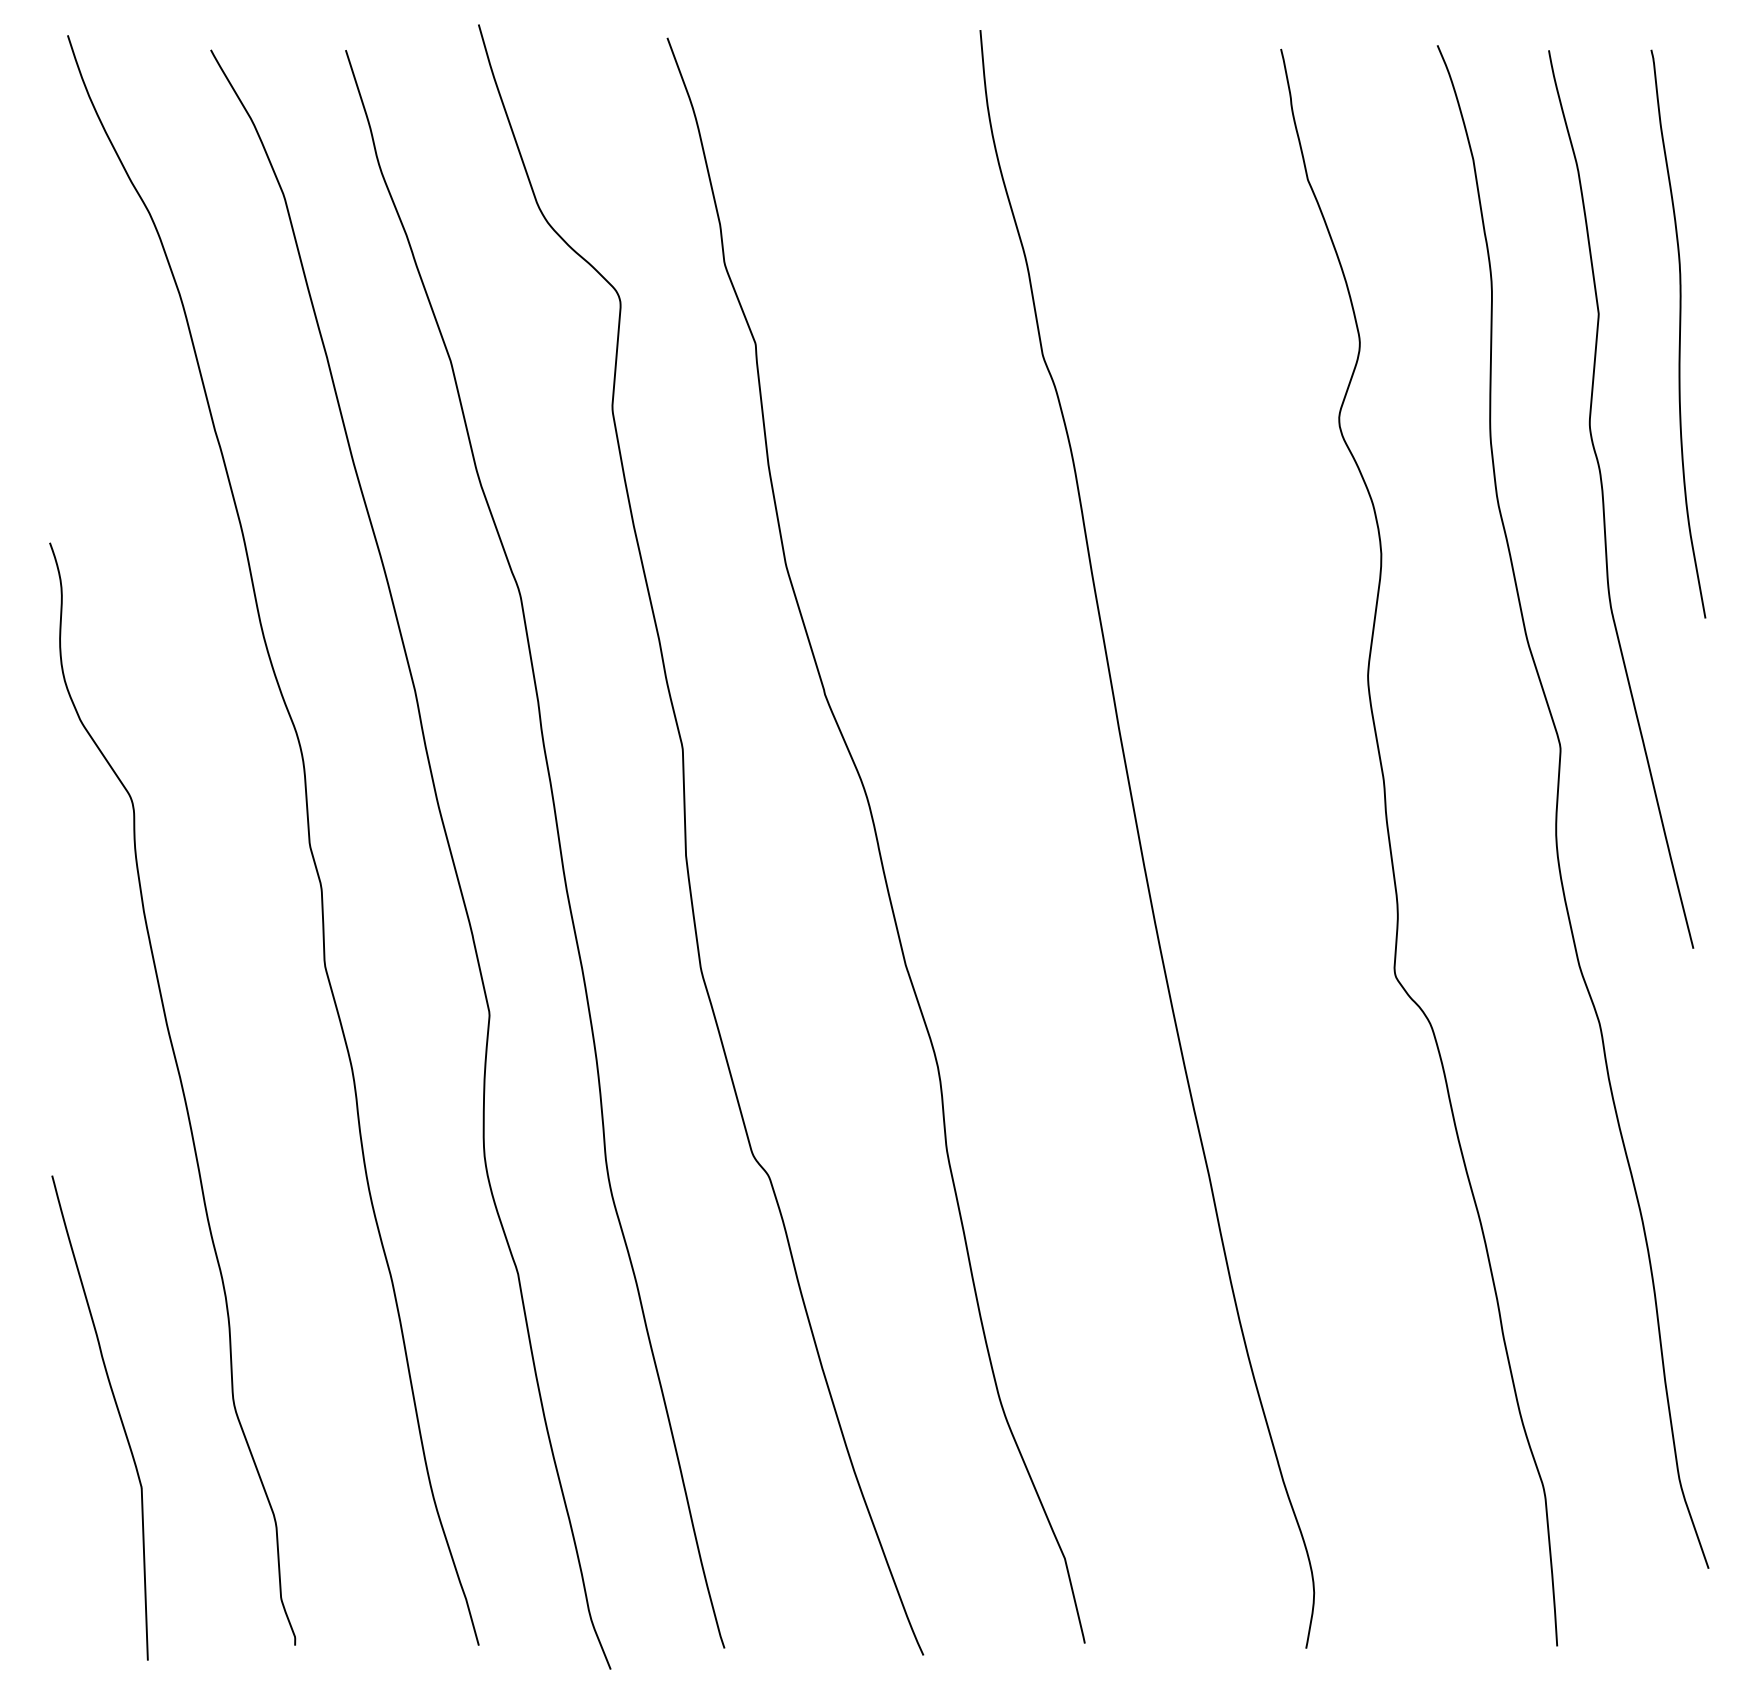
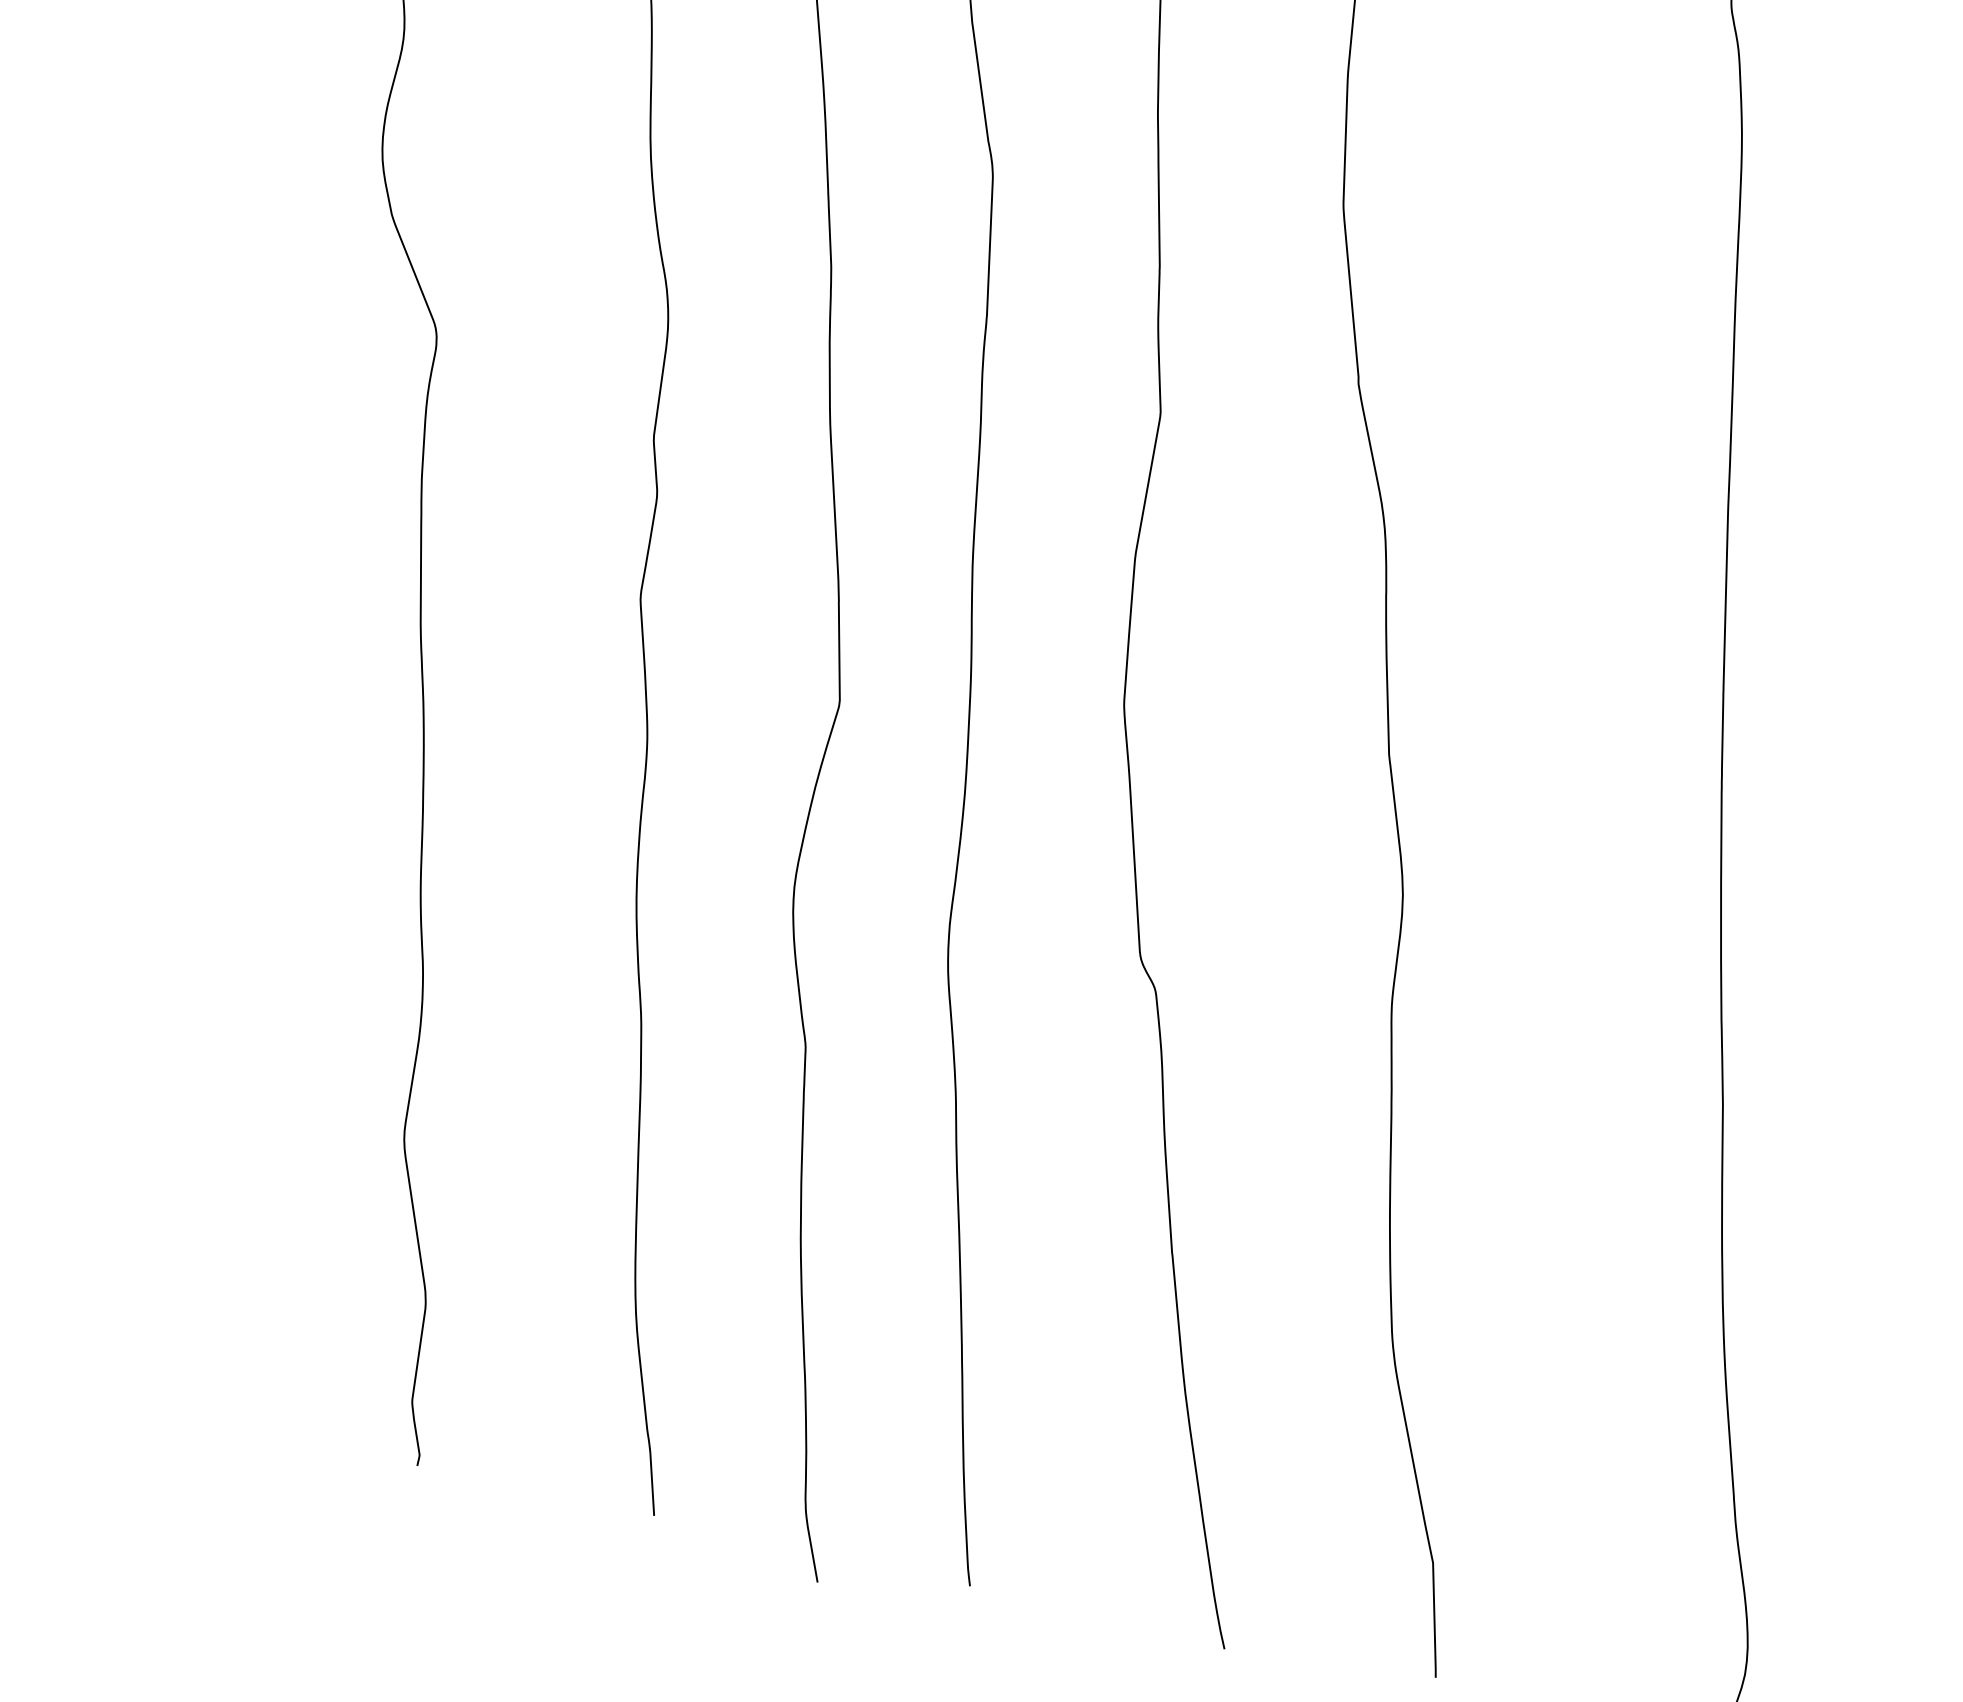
curve: (117, 1411) -> (251, 1115), removed

